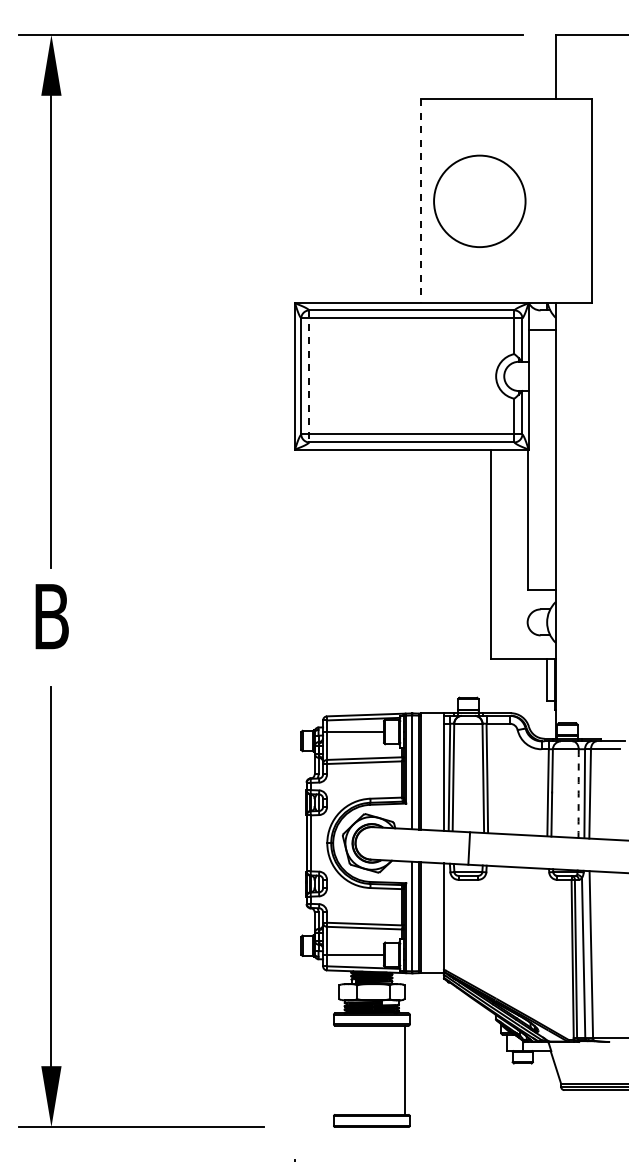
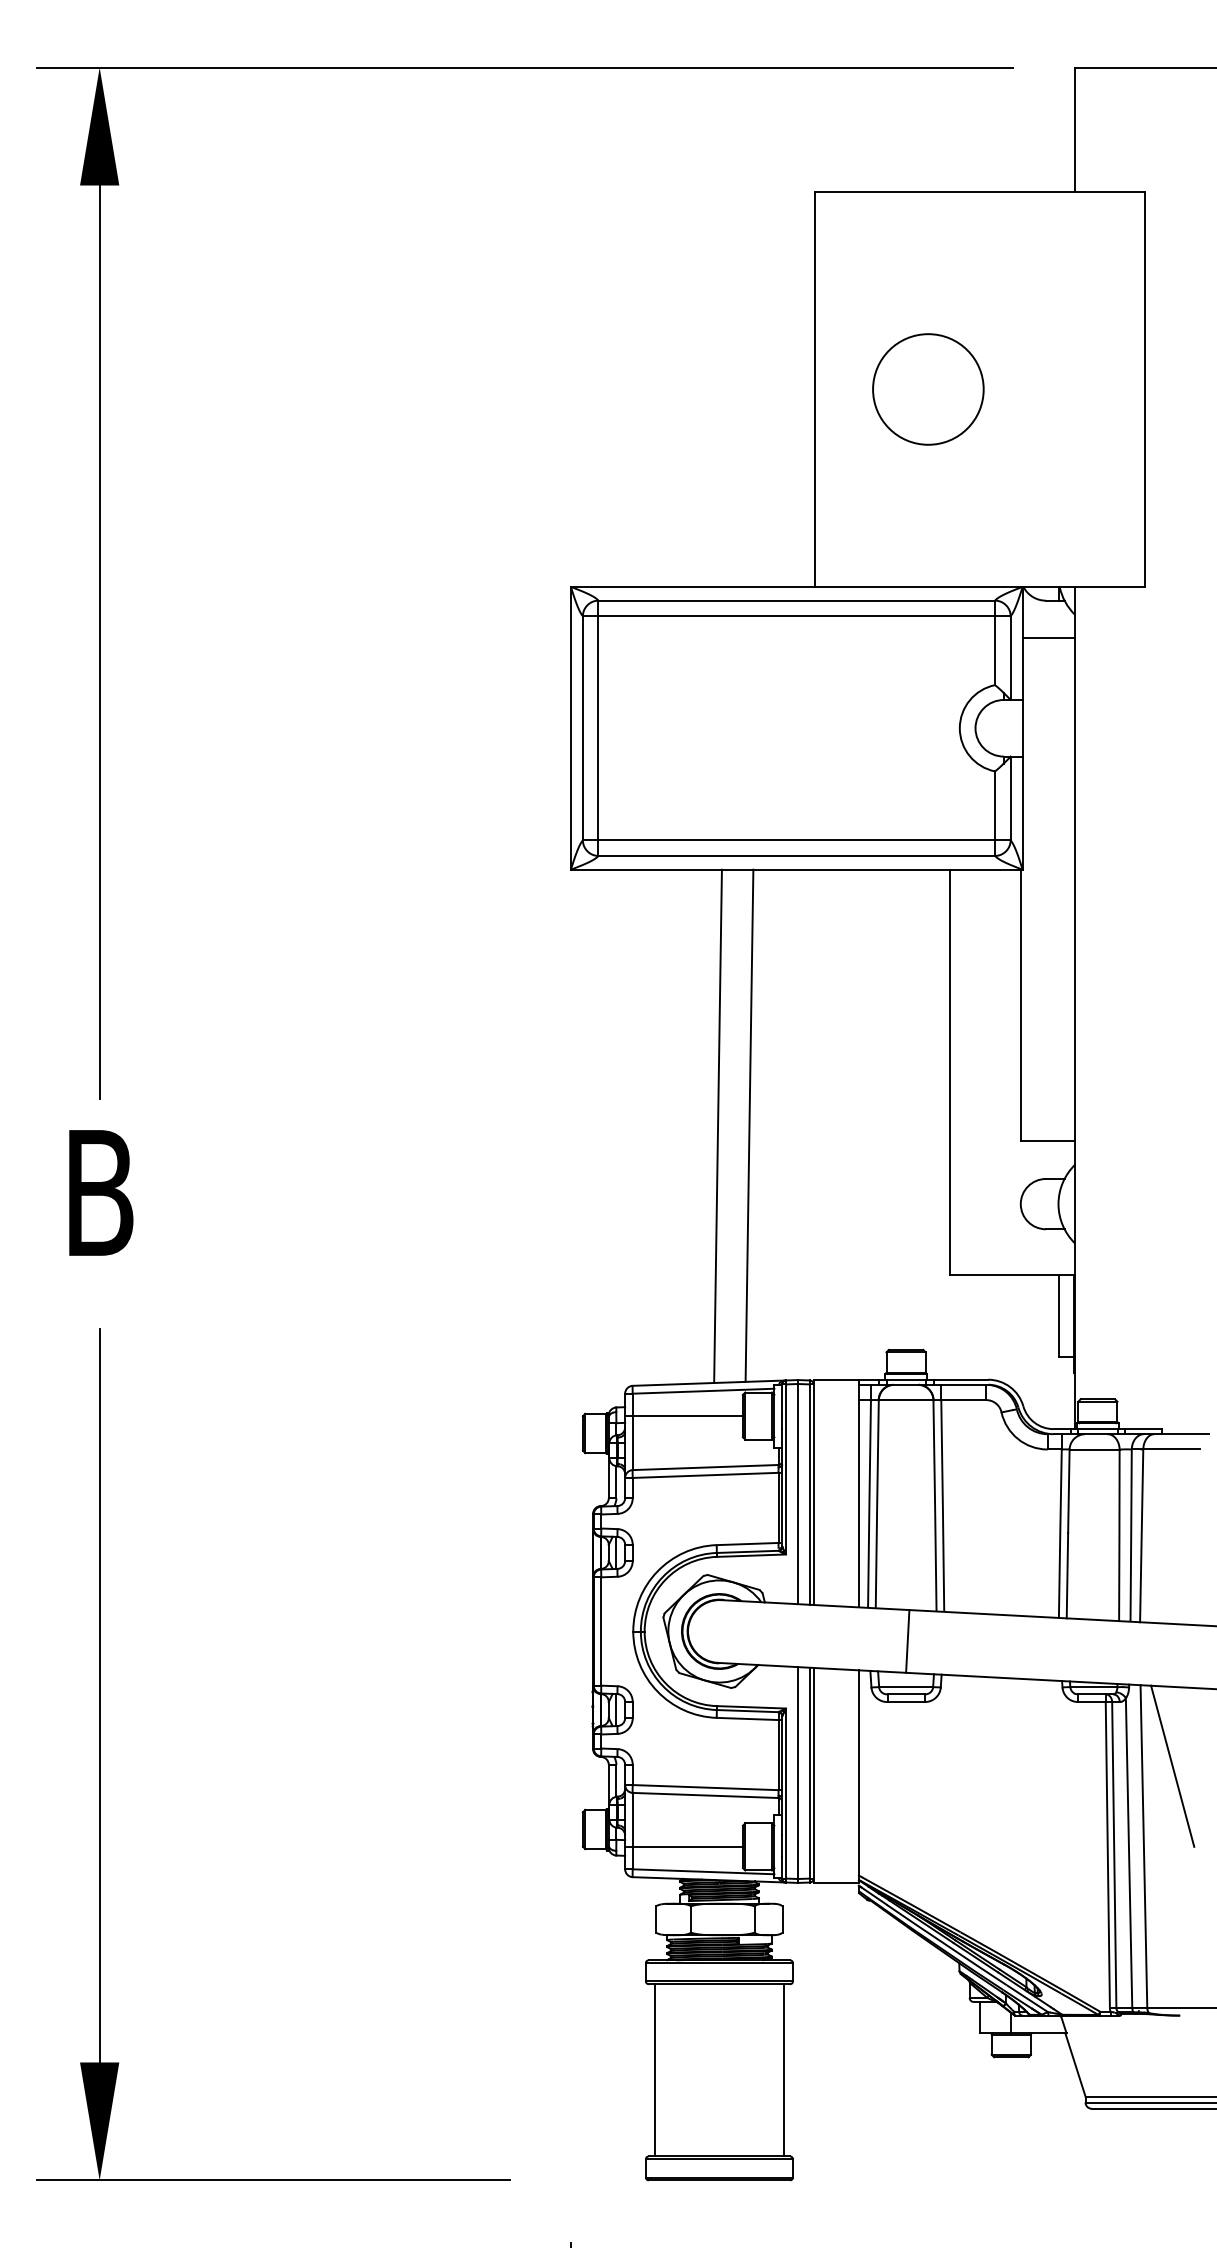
circle: (479, 200) -> (927, 388), size x0.62
line: (421, 201) -> (815, 389), dashed -> solid
line: (309, 376) -> (598, 728), dashed -> solid
line: (371, 581) -> (718, 1124), added
line: (387, 581) -> (749, 1124), added
arc: (578, 793) -> (1119, 1535), dashed -> solid
line: (606, 912) -> (1173, 1765), added
line: (338, 1069) -> (654, 2068), added

